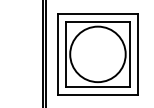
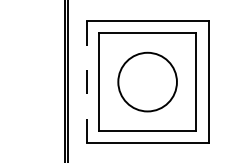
line: (57, 53) -> (86, 80), solid -> dashed
circle: (97, 54) -> (146, 82), size x0.7

